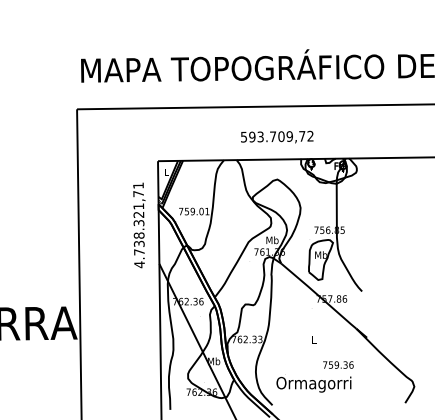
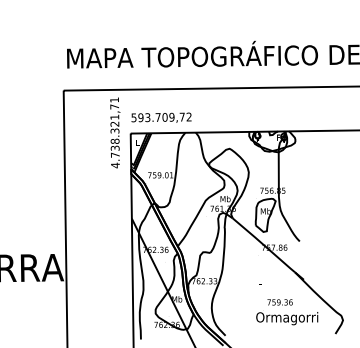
text: (277, 136) -> (161, 117), moved
text: (139, 225) -> (115, 133), moved
text: (313, 383) -> (286, 317), moved

